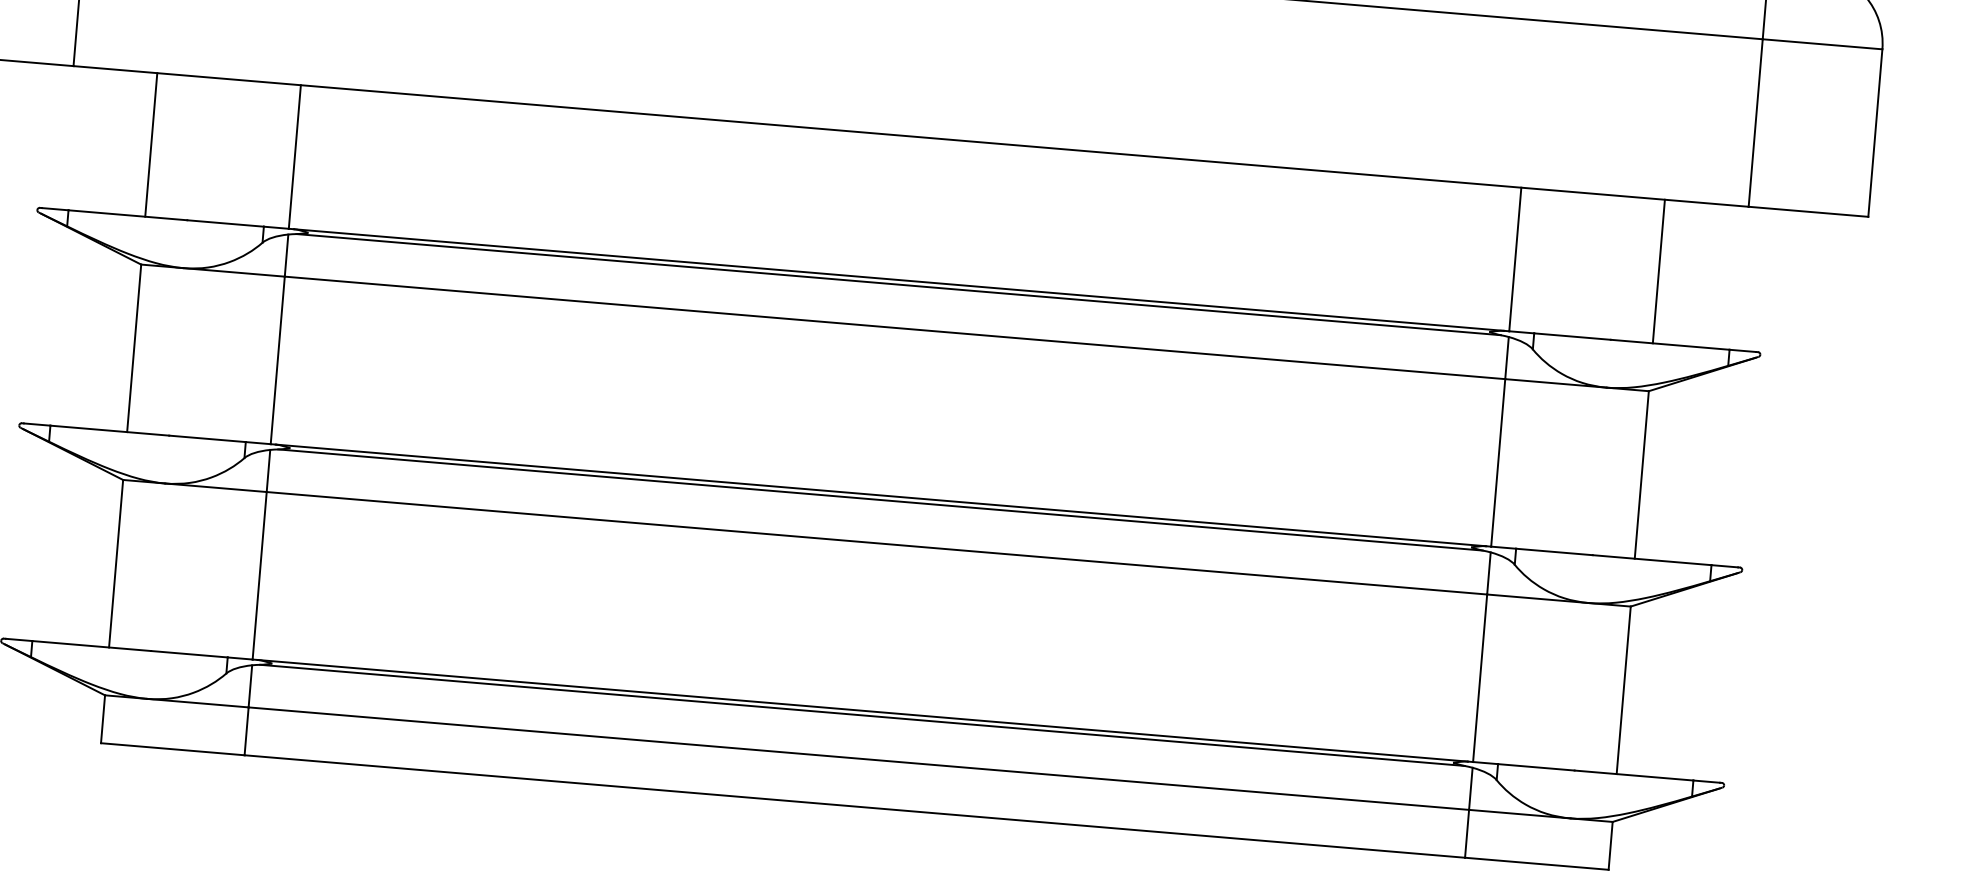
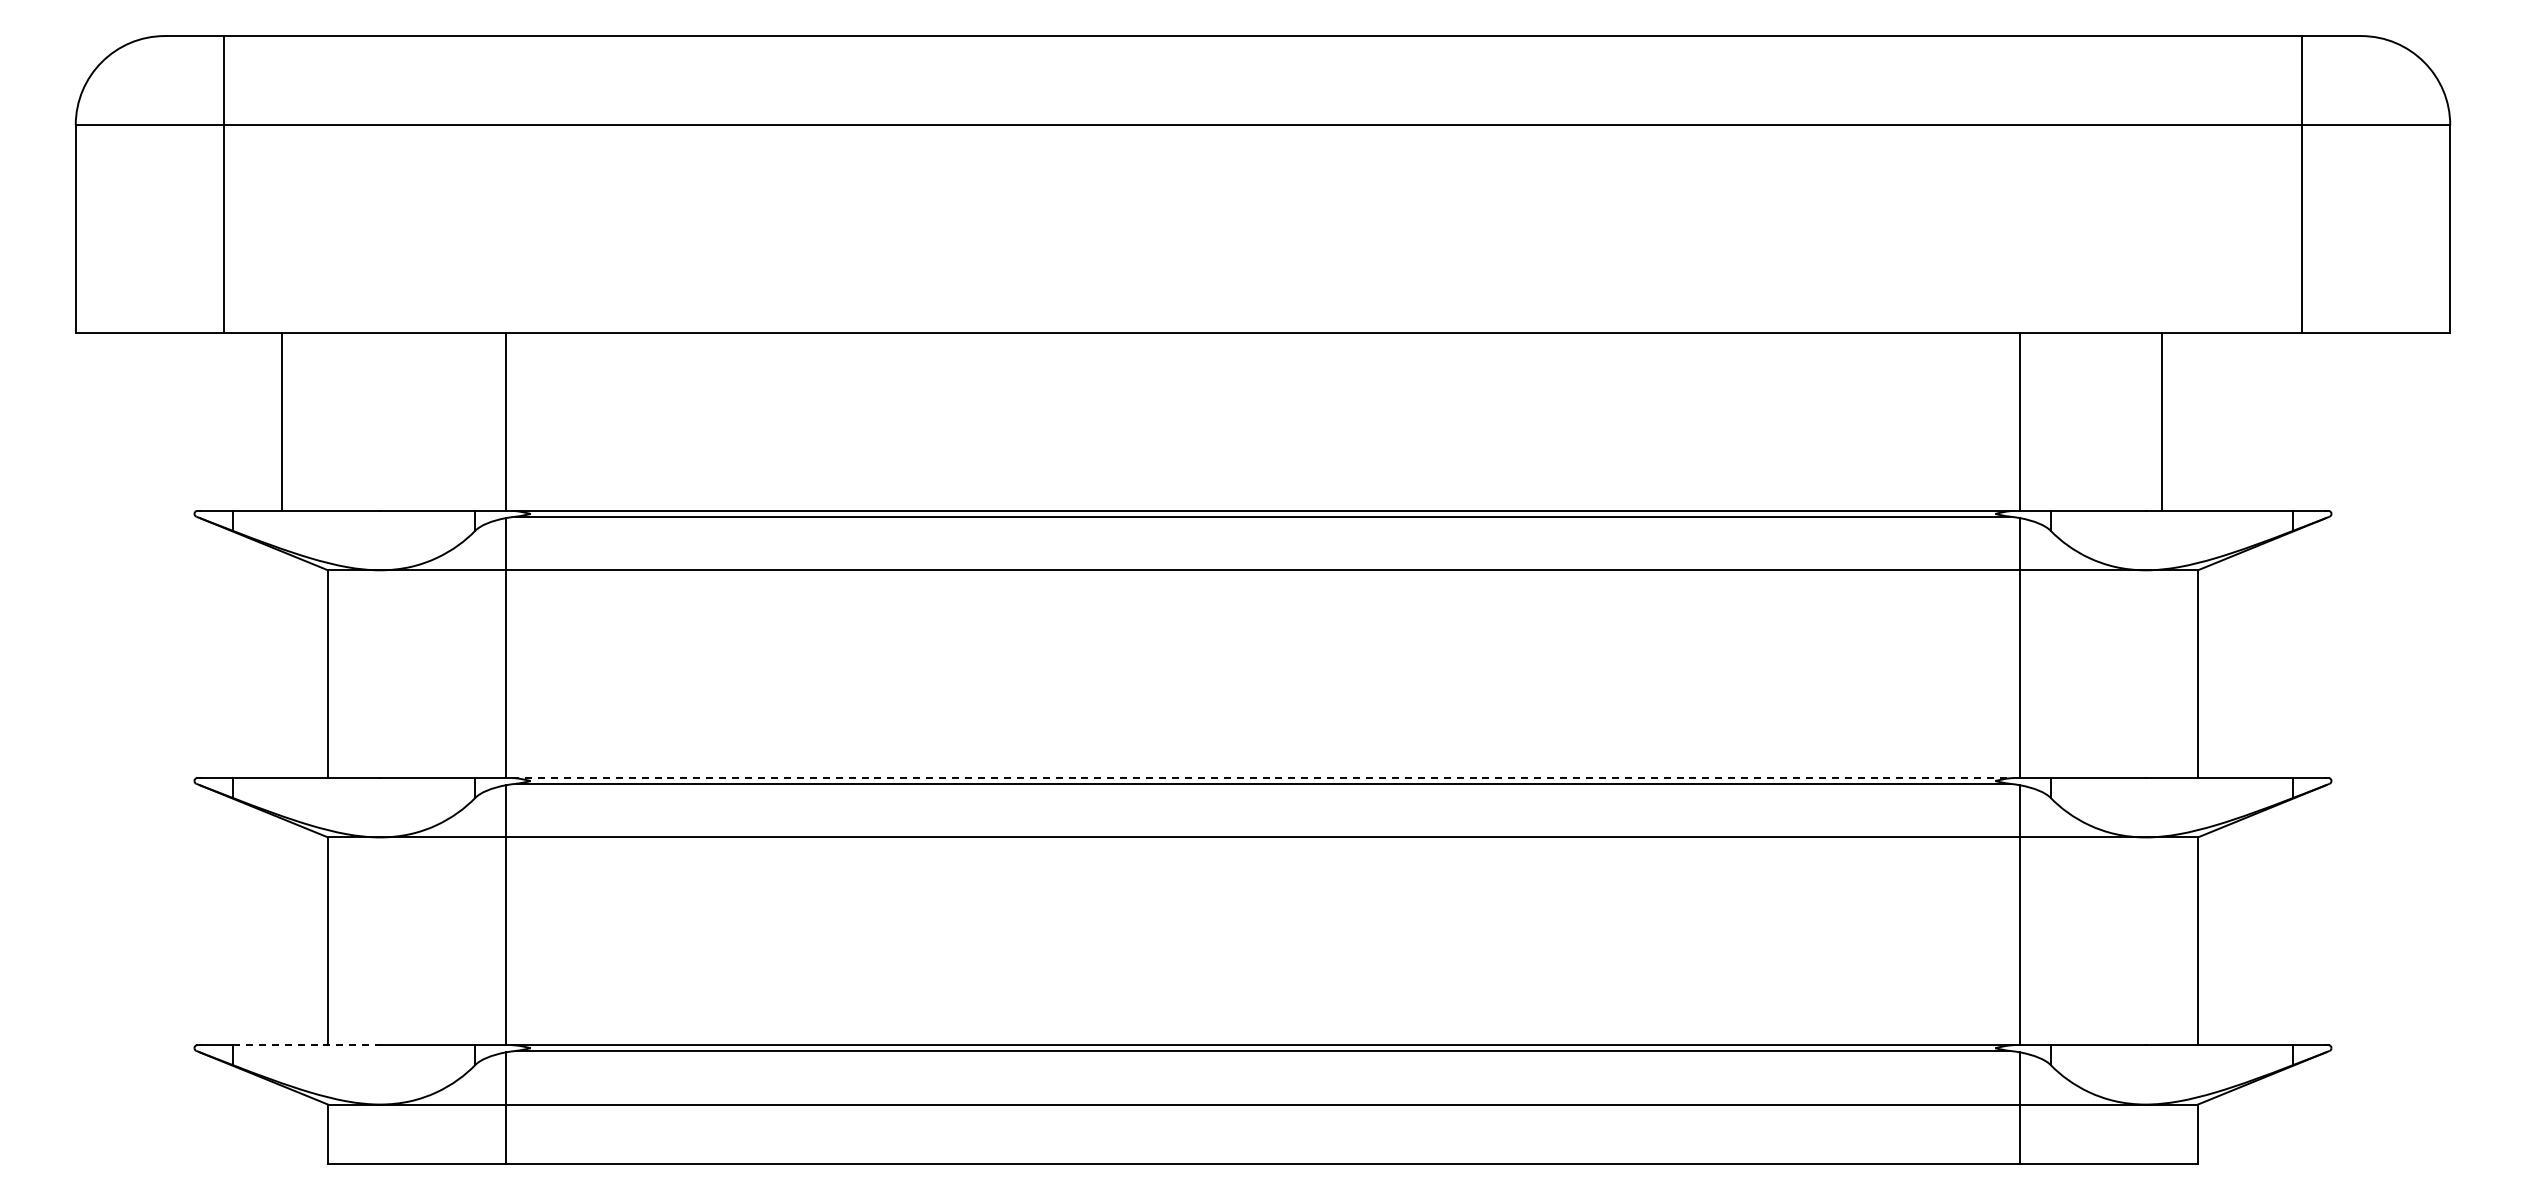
line: (151, 144) -> (282, 421), moved
line: (1658, 271) -> (2161, 421), moved
line: (881, 495) -> (1263, 778), solid -> dashed
line: (91, 646) -> (306, 1045), solid -> dashed

